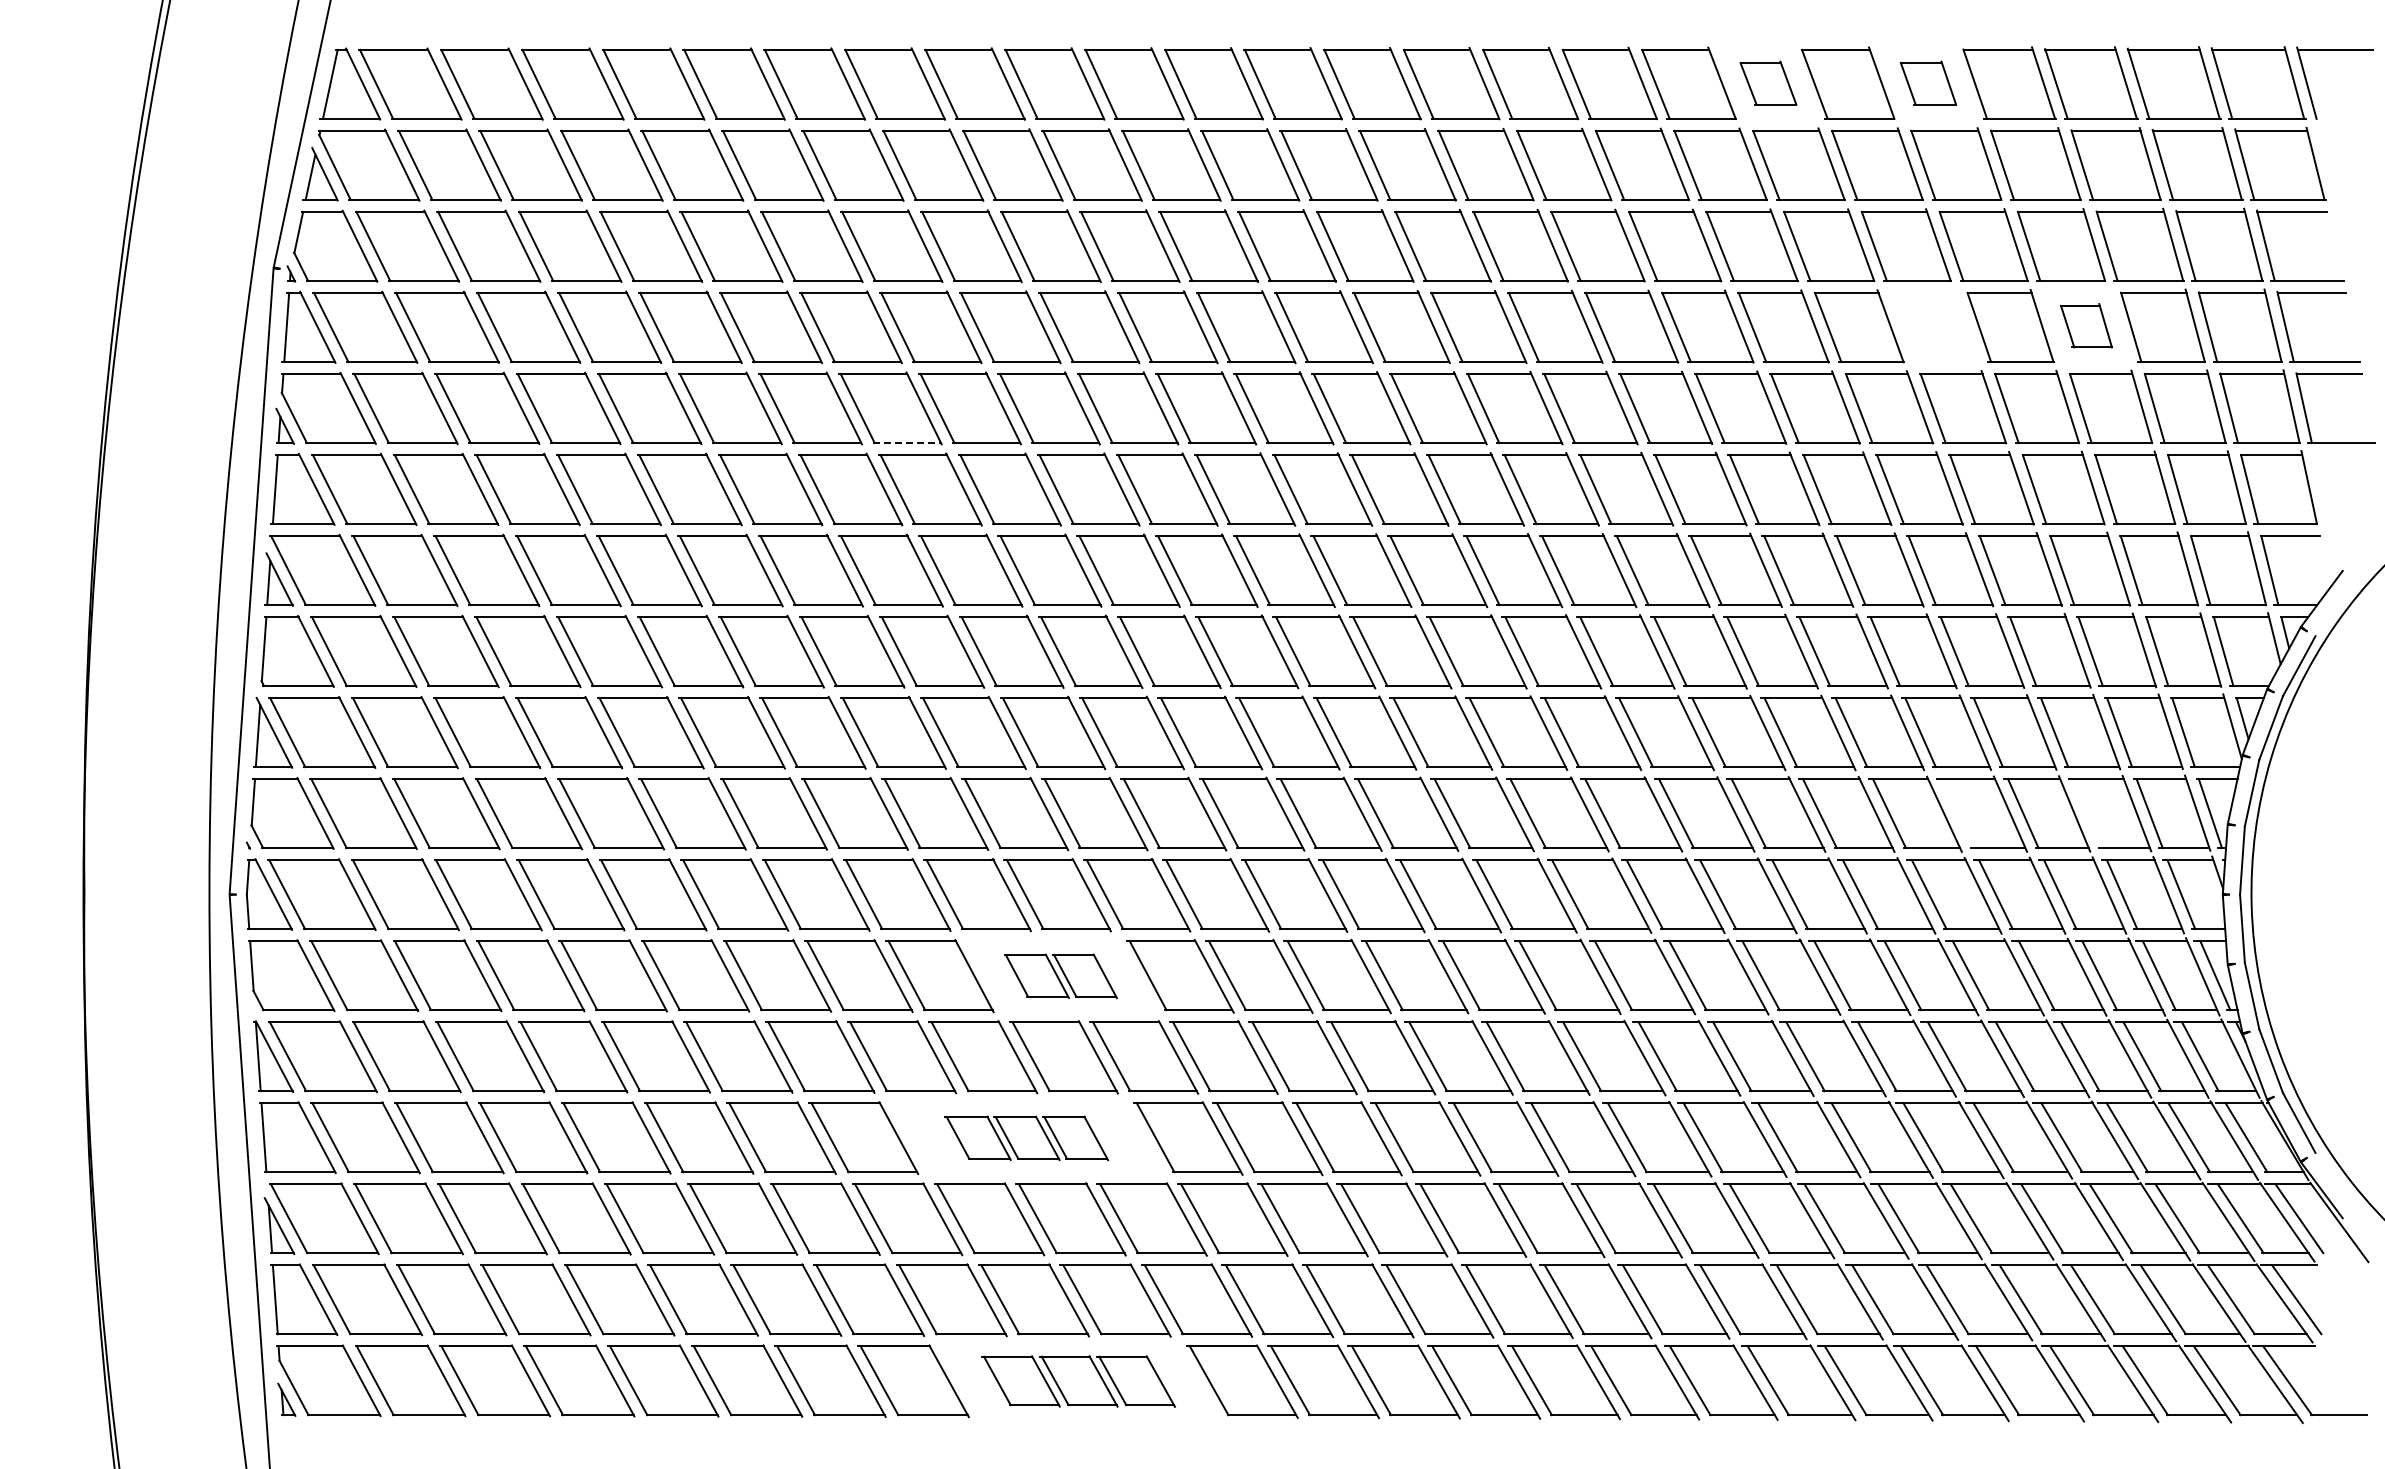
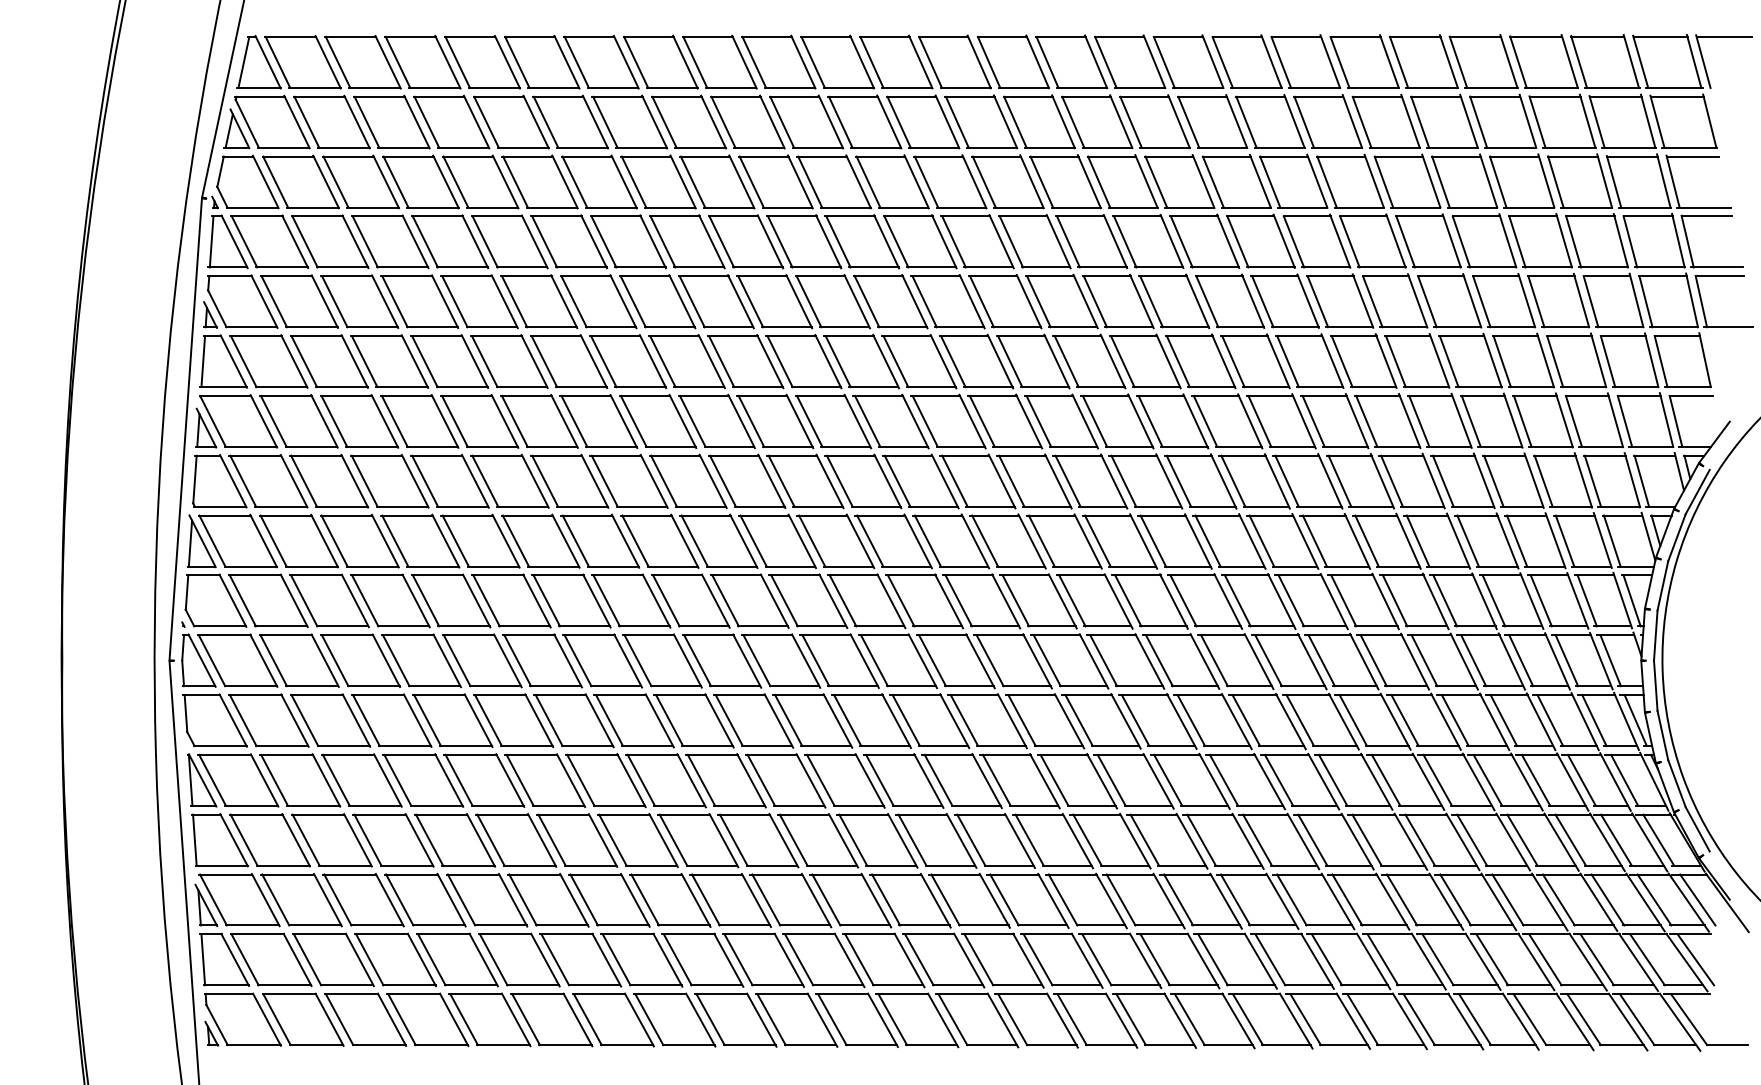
part: (1768, 82) -> (1305, 61), size x1.67
part: (1928, 82) -> (1423, 61), size x1.67
part: (1934, 325) -> (1428, 240), added
part: (2086, 325) -> (1540, 240), size x1.67
line: (907, 443) -> (670, 327), dashed -> solid
line: (1957, 813) -> (1445, 600), added
line: (2087, 813) -> (1541, 600), added
part: (1060, 976) -> (783, 721), size x1.67
part: (1026, 1138) -> (757, 840), size x1.67
part: (1078, 1381) -> (796, 1020), size x1.43

